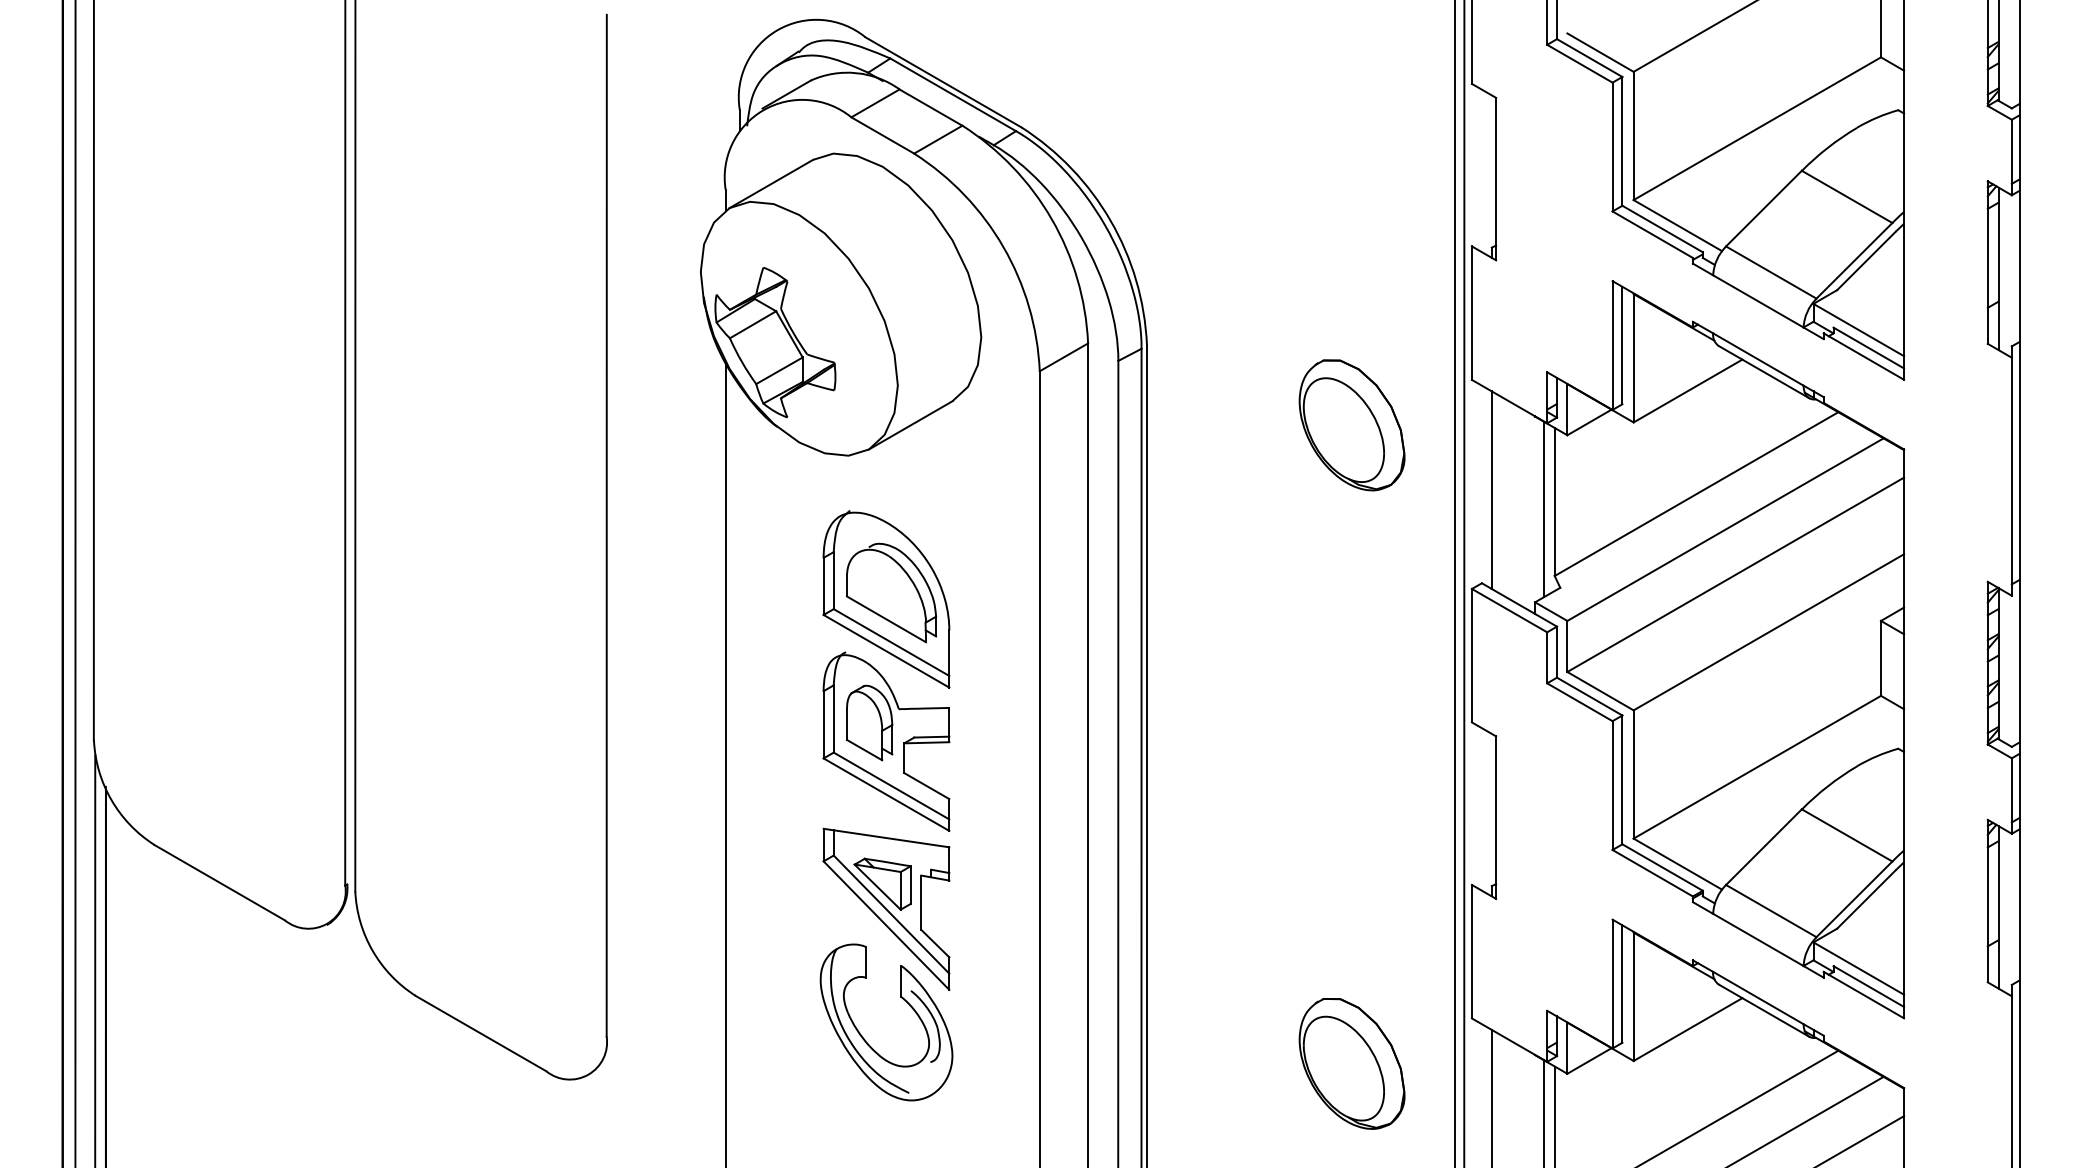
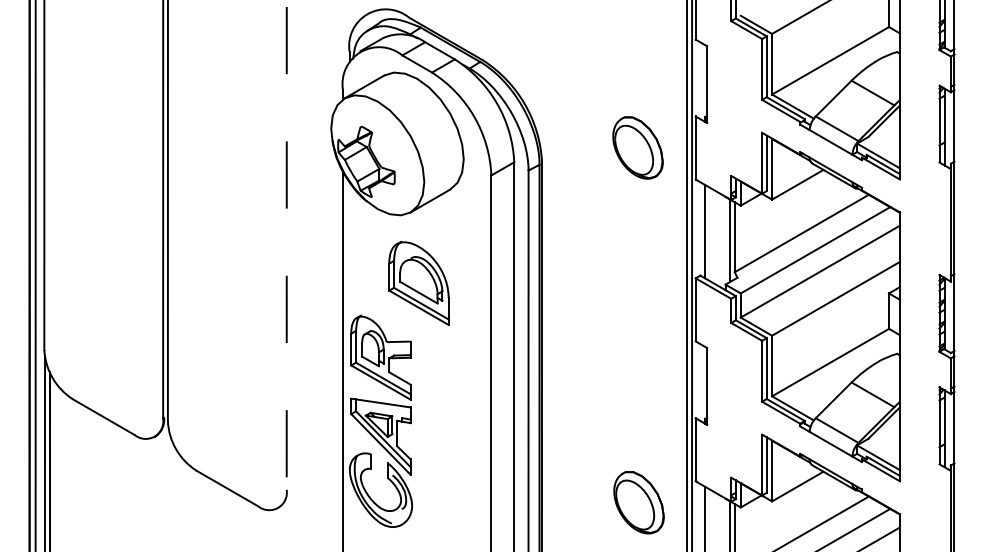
part: (1350, 424) -> (637, 147), moved
line: (606, 525) -> (286, 248), solid -> dashed
part: (885, 874) -> (380, 420), moved

